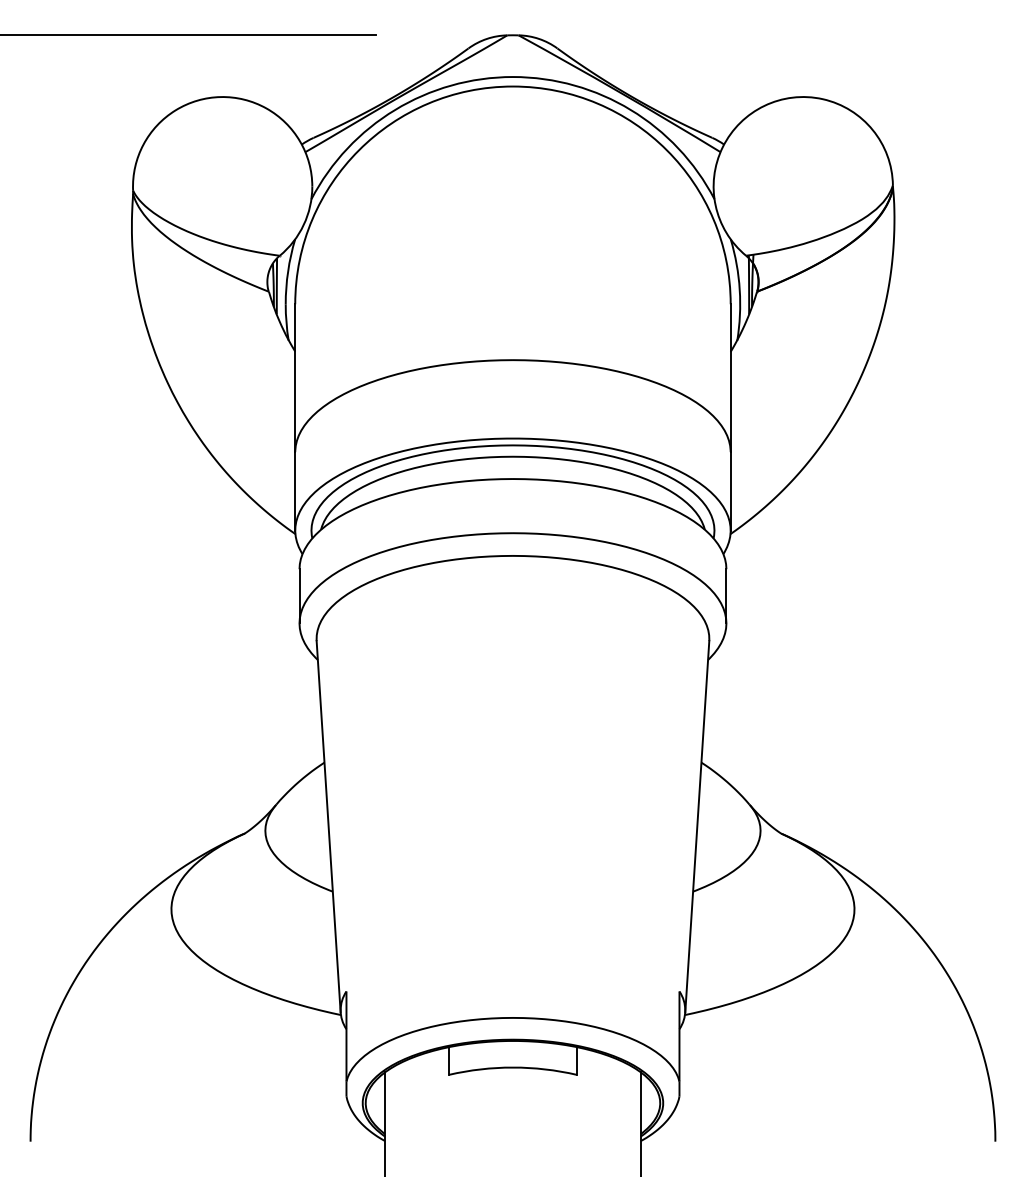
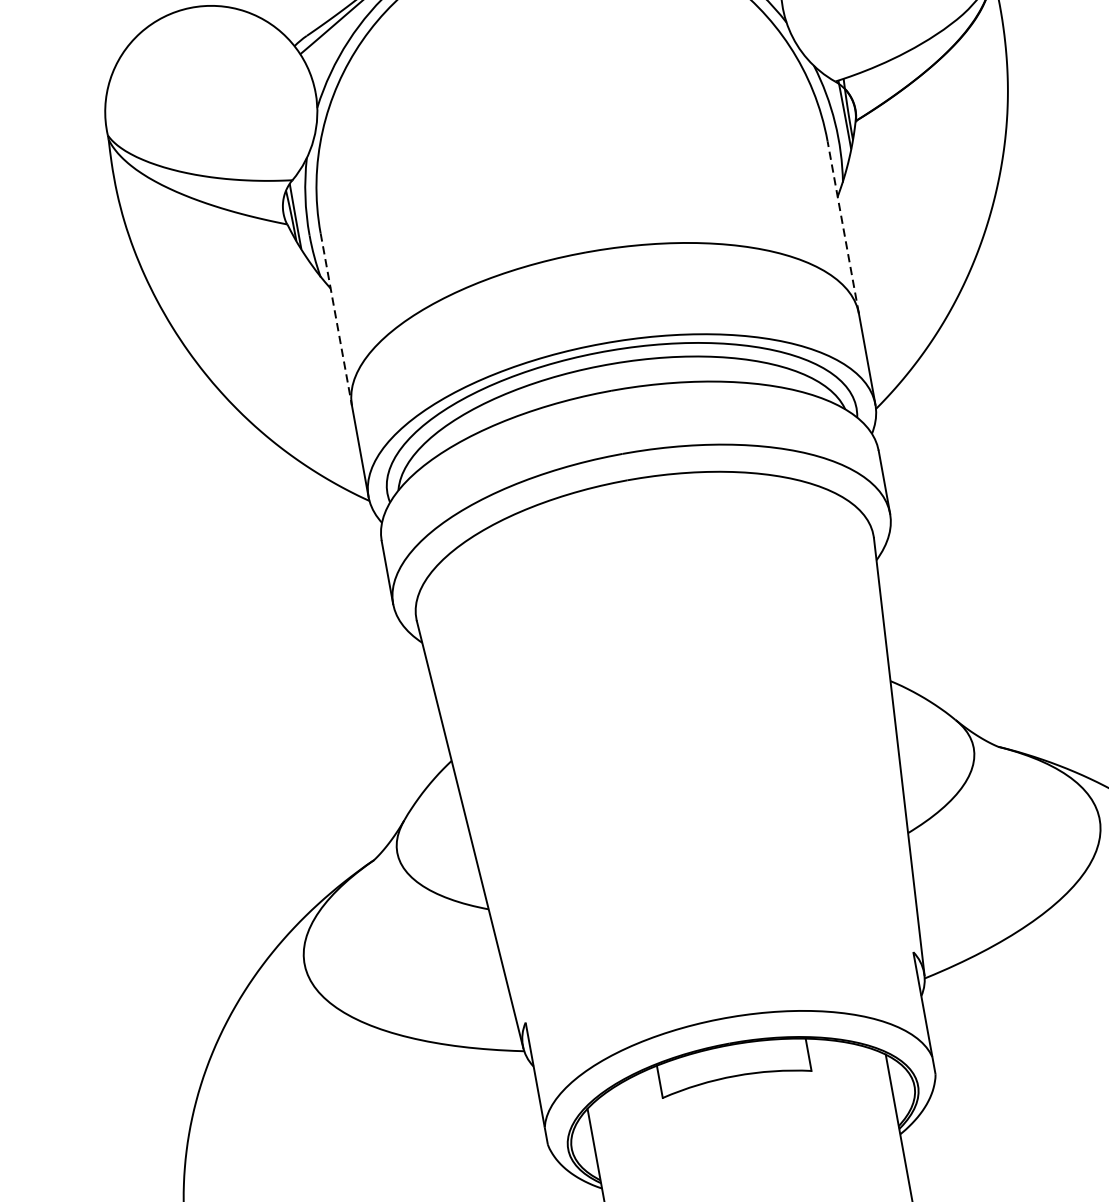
line: (295, 378) -> (336, 319), solid -> dashed
line: (730, 378) -> (843, 227), solid -> dashed

